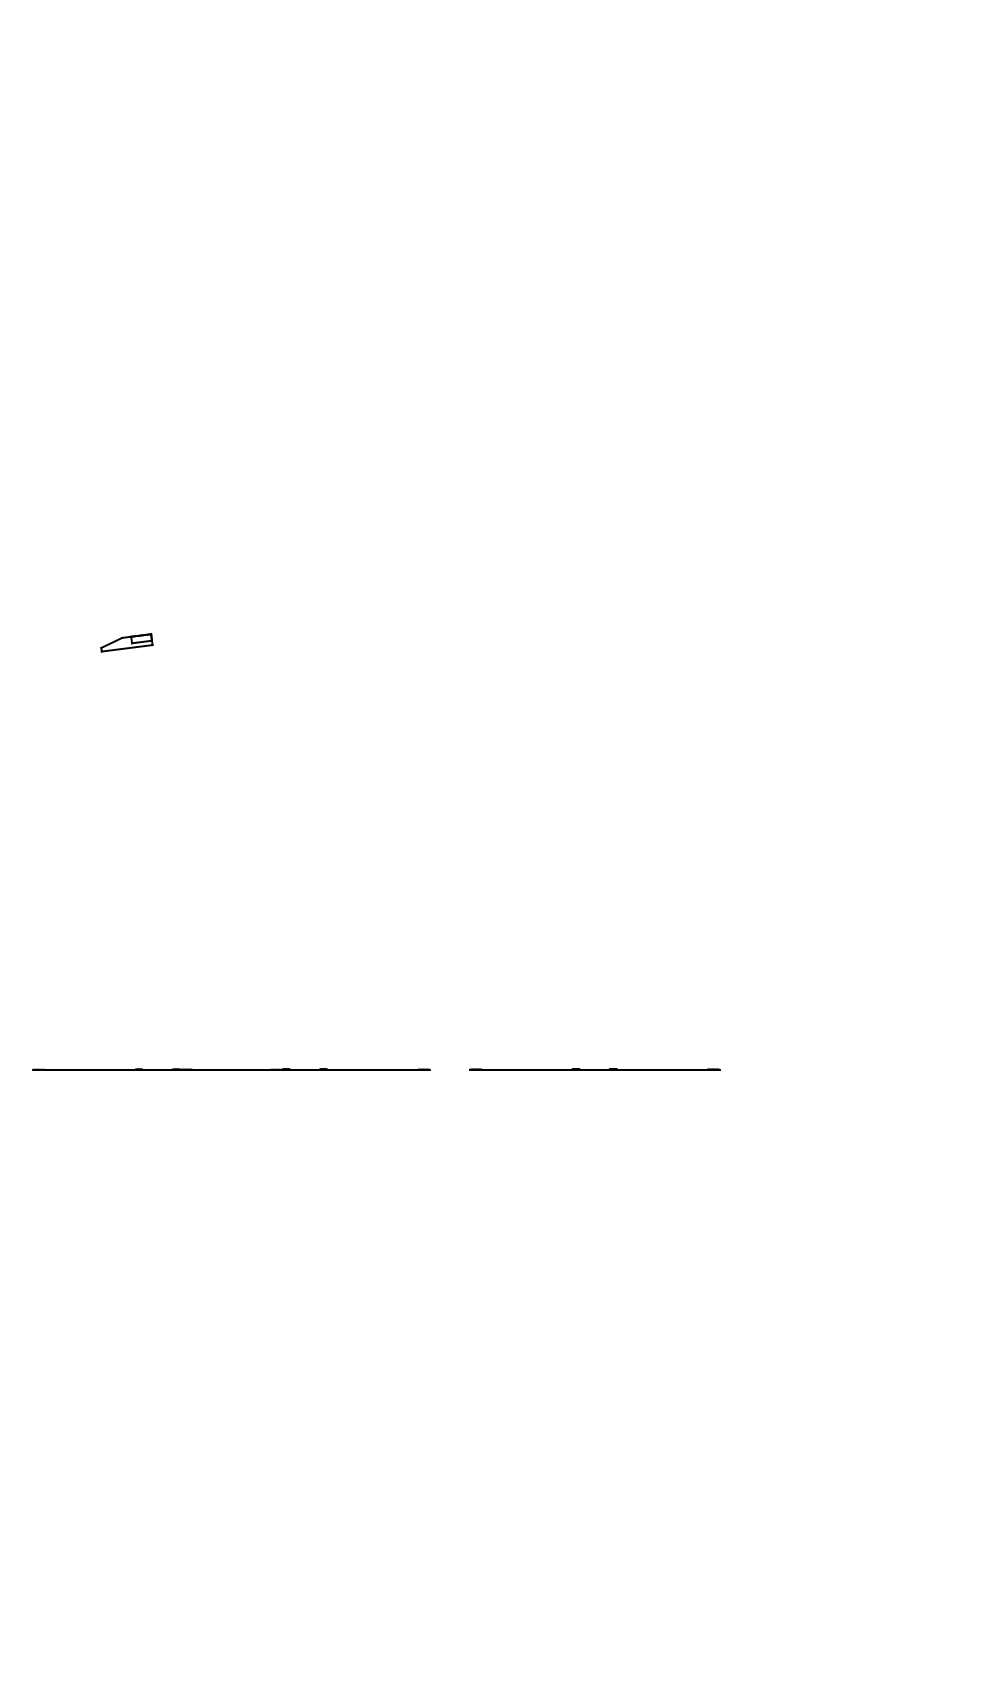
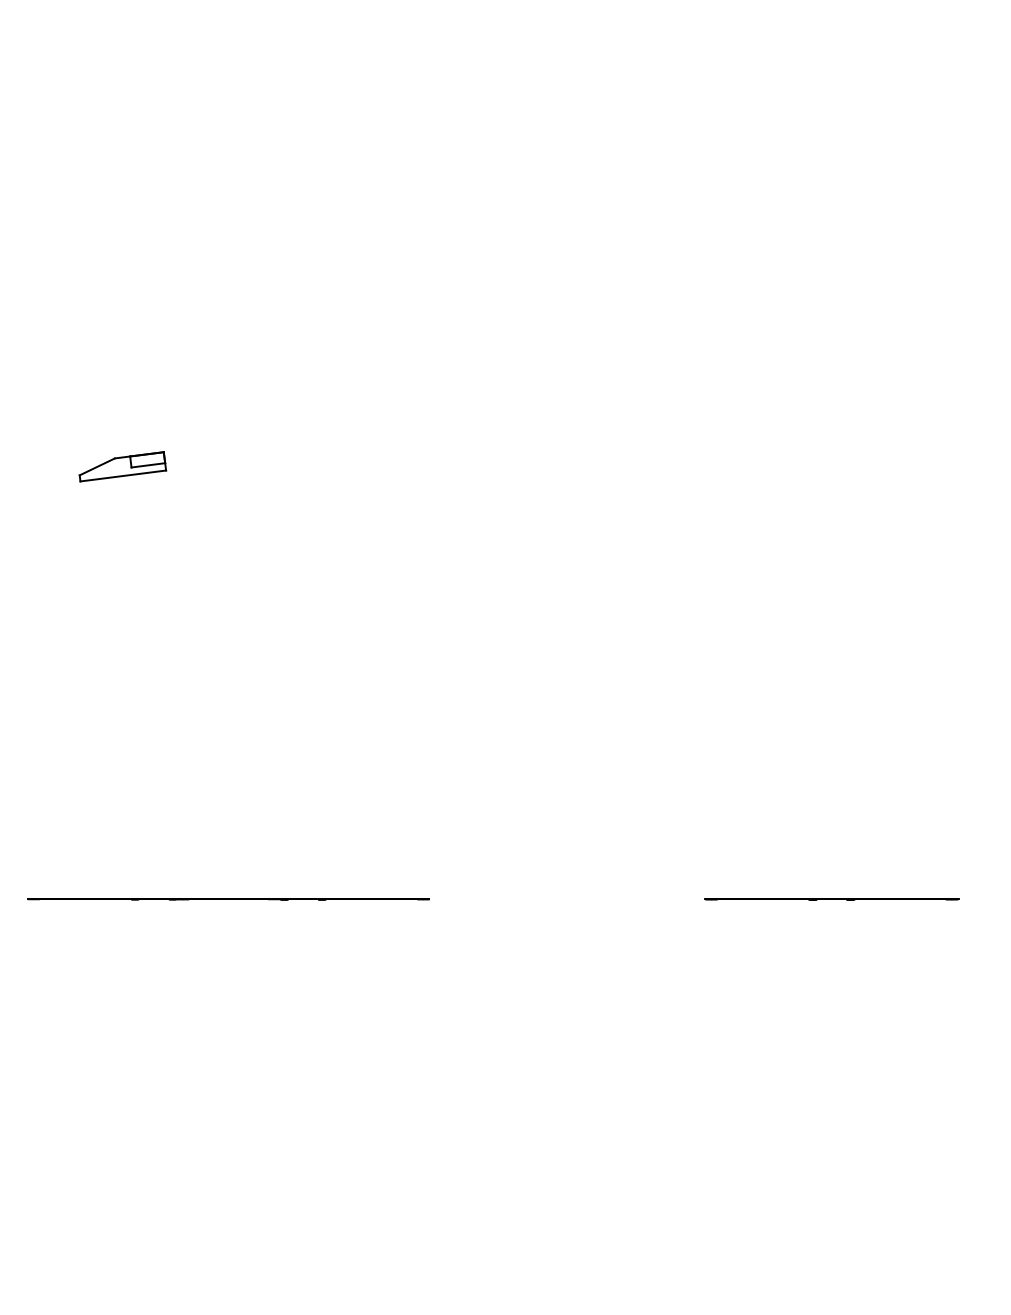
part: (126, 642) -> (122, 466), size x1.67
line: (594, 1069) -> (831, 899), moved

